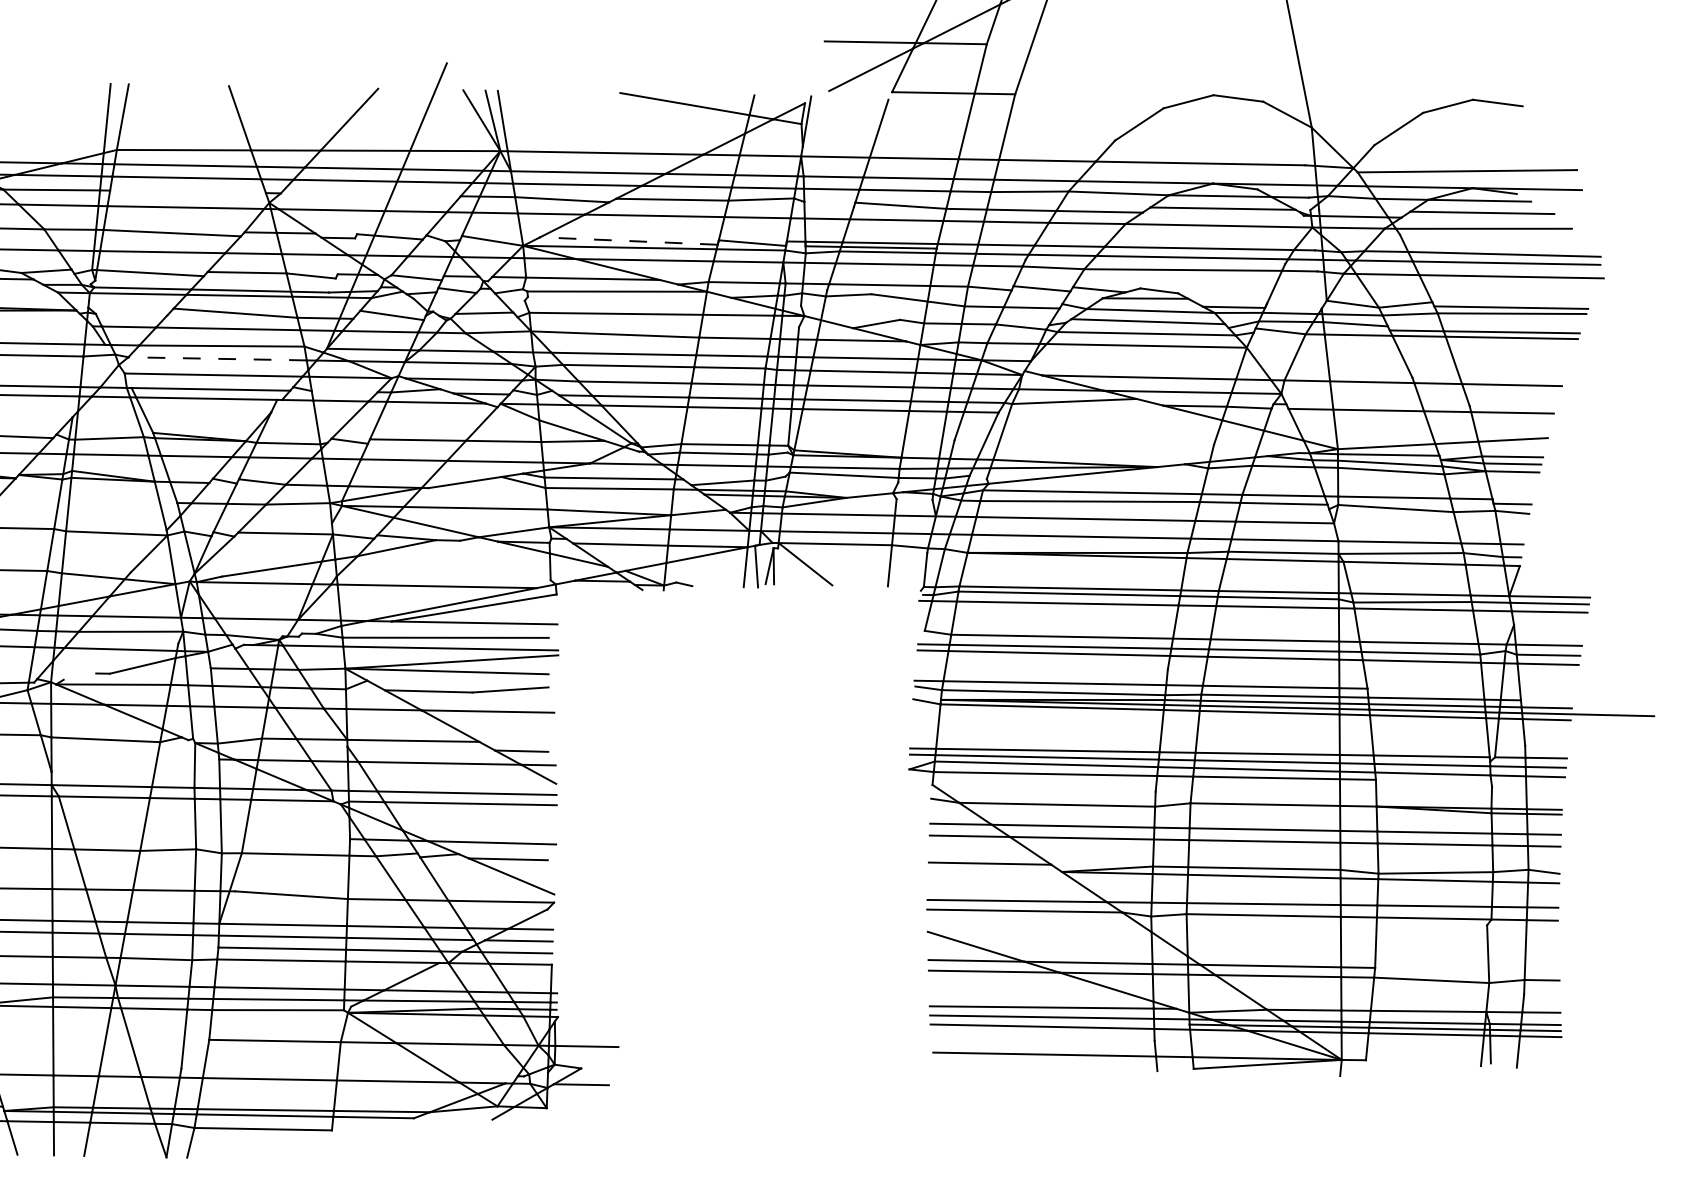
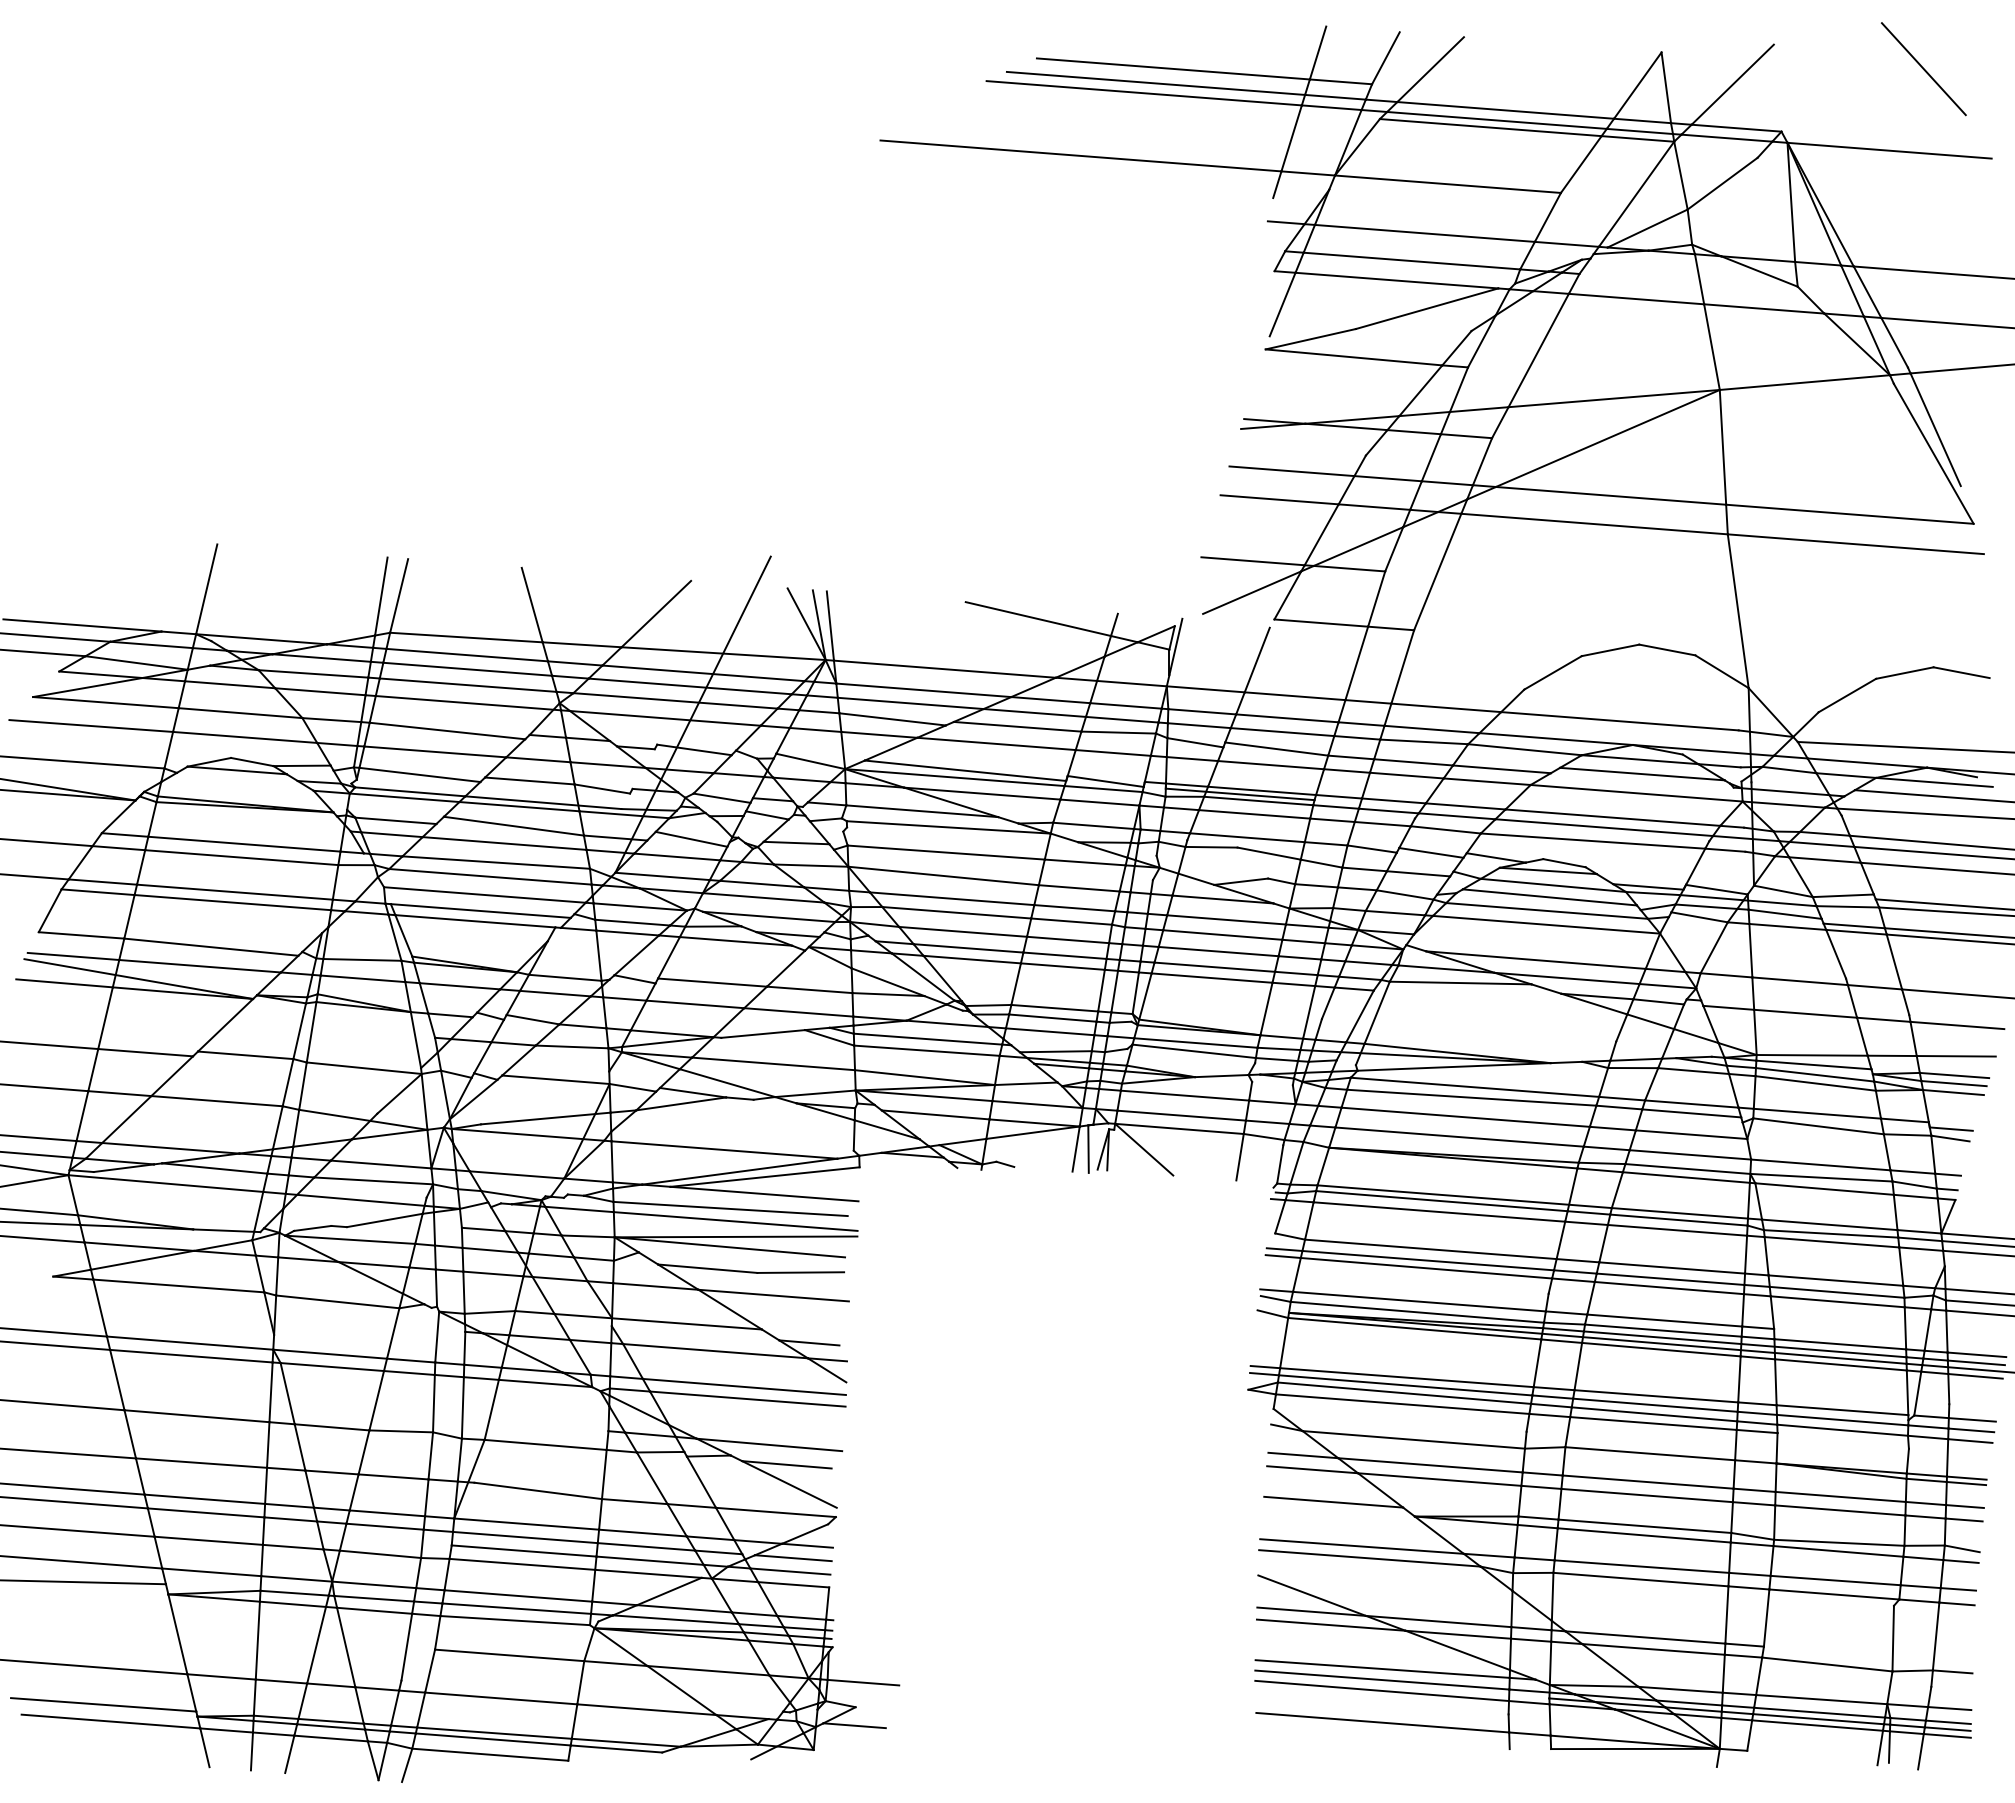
line: (187, 191) -> (467, 684), added
line: (370, 194) -> (675, 700), added
line: (829, 204) -> (1195, 742), added
line: (628, 240) -> (965, 770), dashed -> solid
line: (1294, 306) -> (1716, 889), added
line: (131, 314) -> (395, 820), added
line: (216, 358) -> (489, 876), dashed -> solid
line: (344, 391) -> (632, 922), added
line: (79, 675) -> (312, 1227), added
line: (1546, 700) -> (1976, 1354), added

